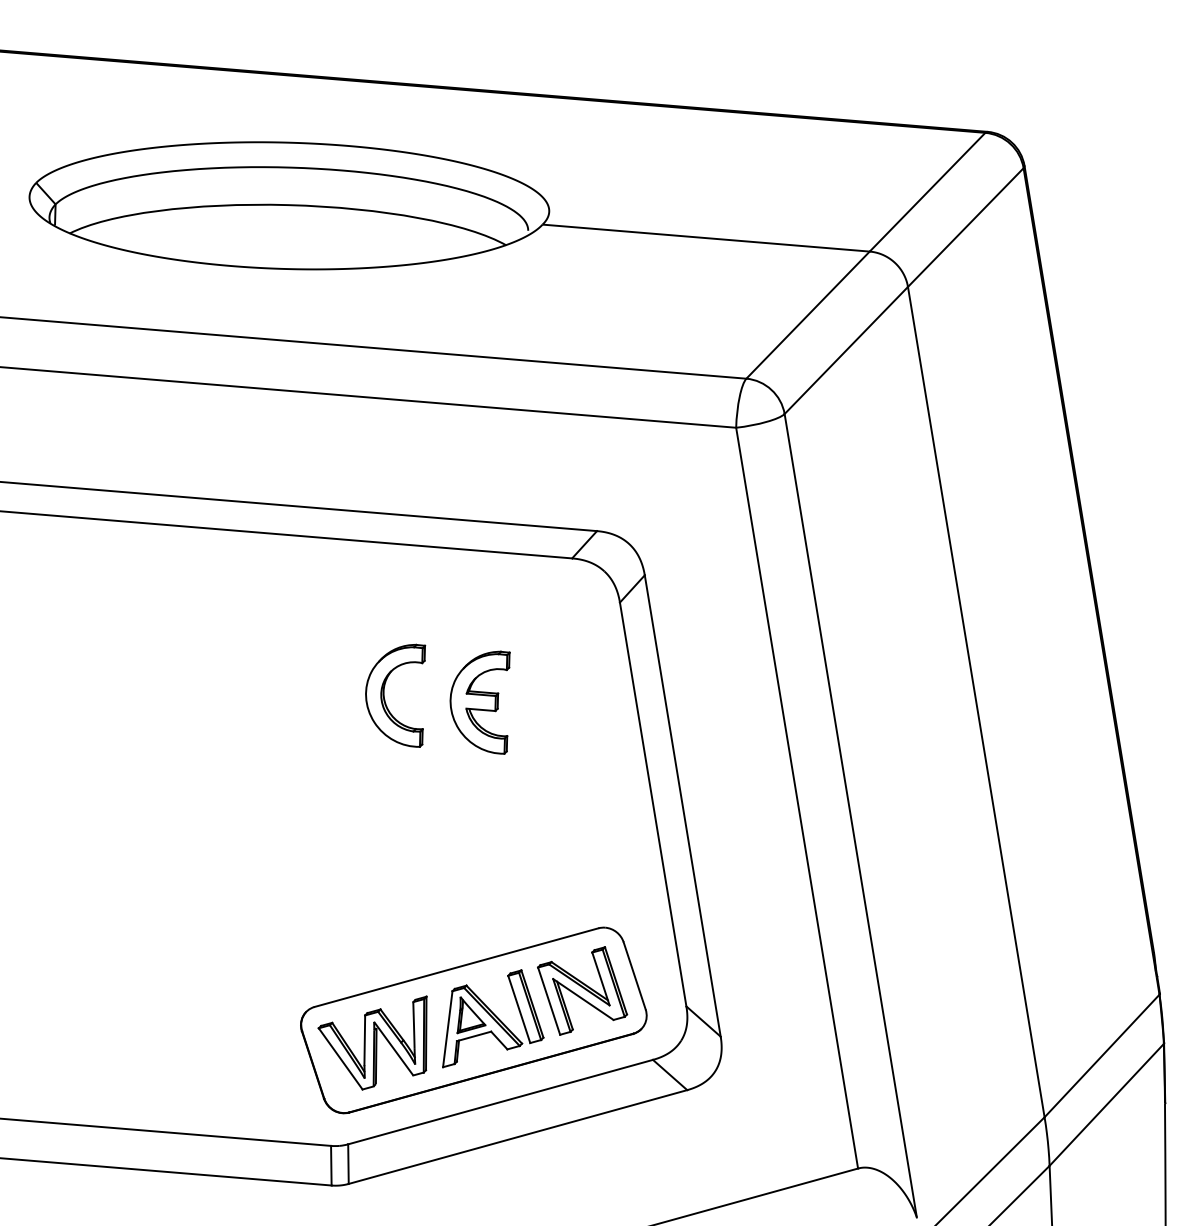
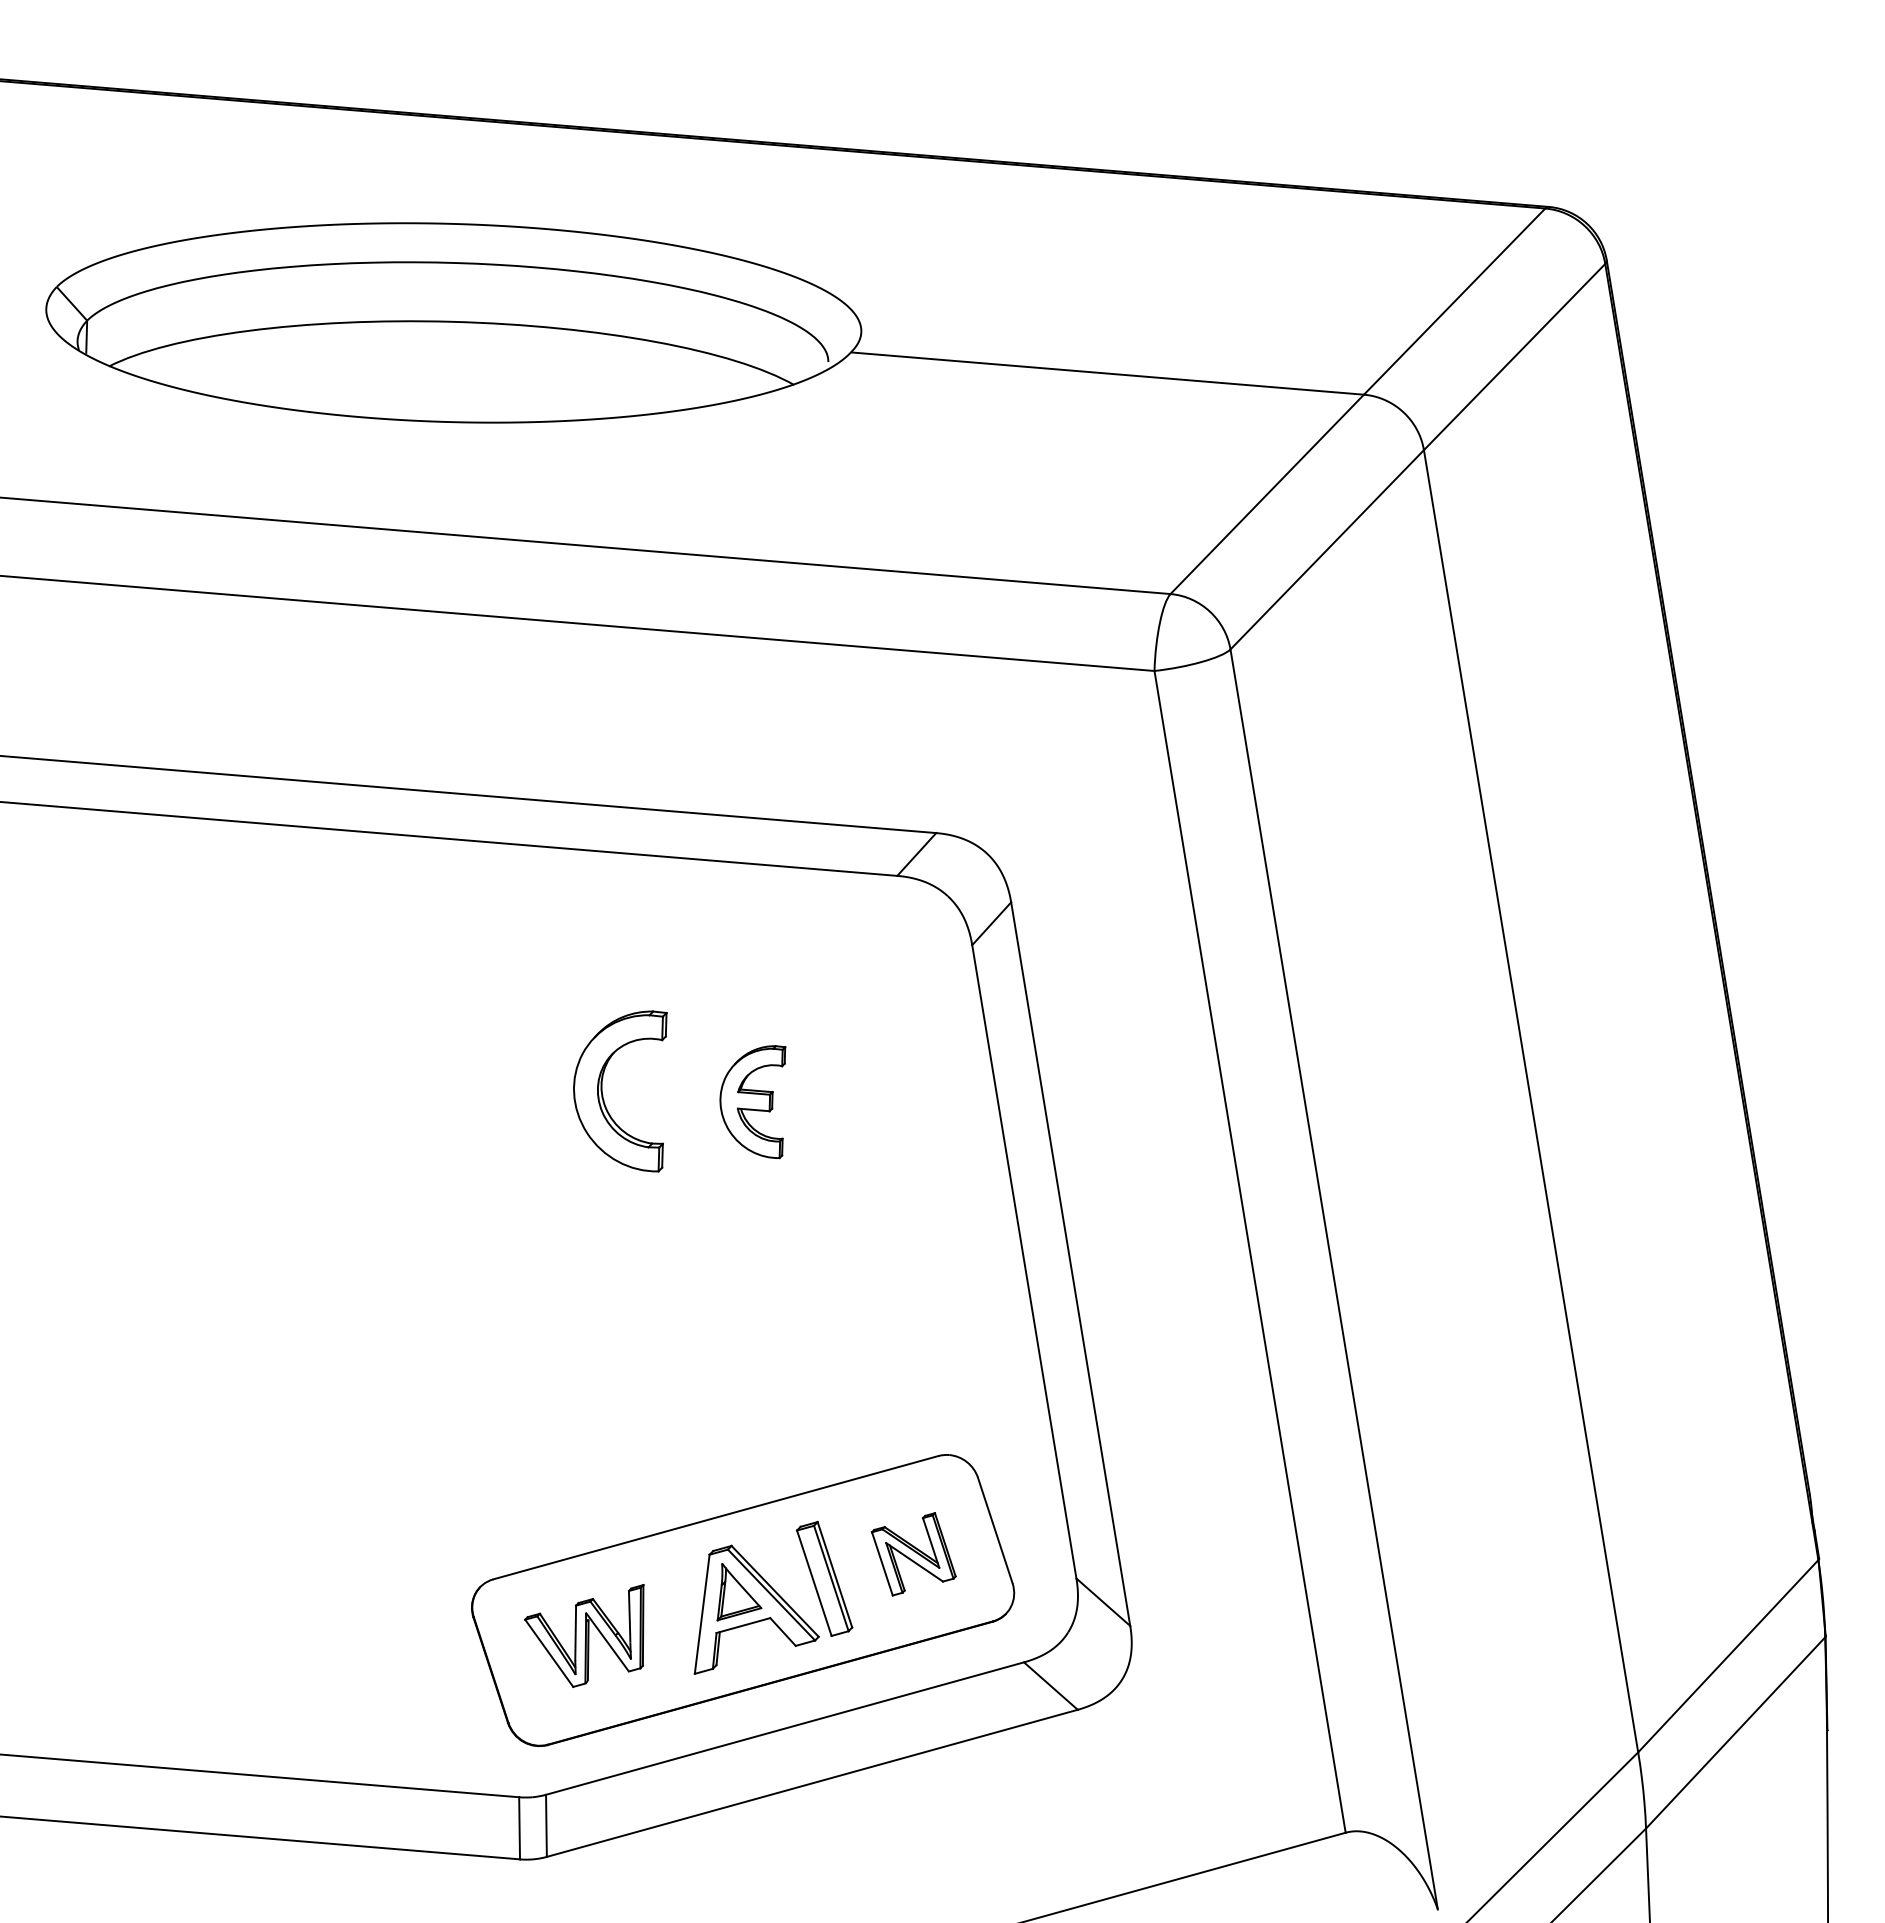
part: (479, 702) -> (751, 1101), size x0.7
part: (582, 990) -> (913, 1553), size x0.6
part: (372, 1042) -> (584, 1635), size x0.7

